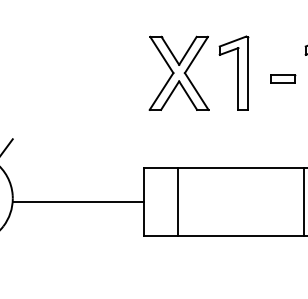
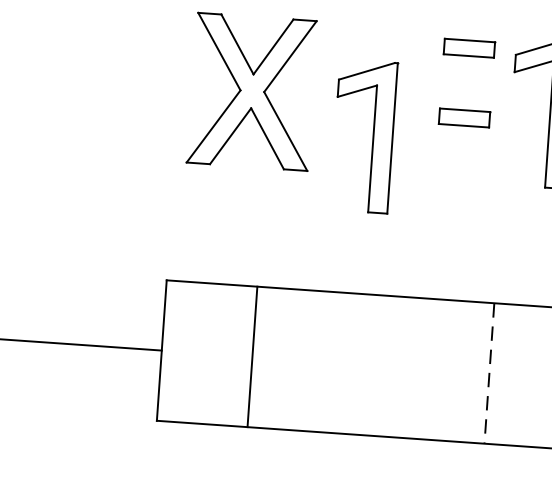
part: (283, 44) -> (470, 47), added
part: (233, 72) -> (363, 134), moved
line: (178, 201) -> (253, 355), moved
line: (303, 202) -> (488, 374), solid -> dashed

